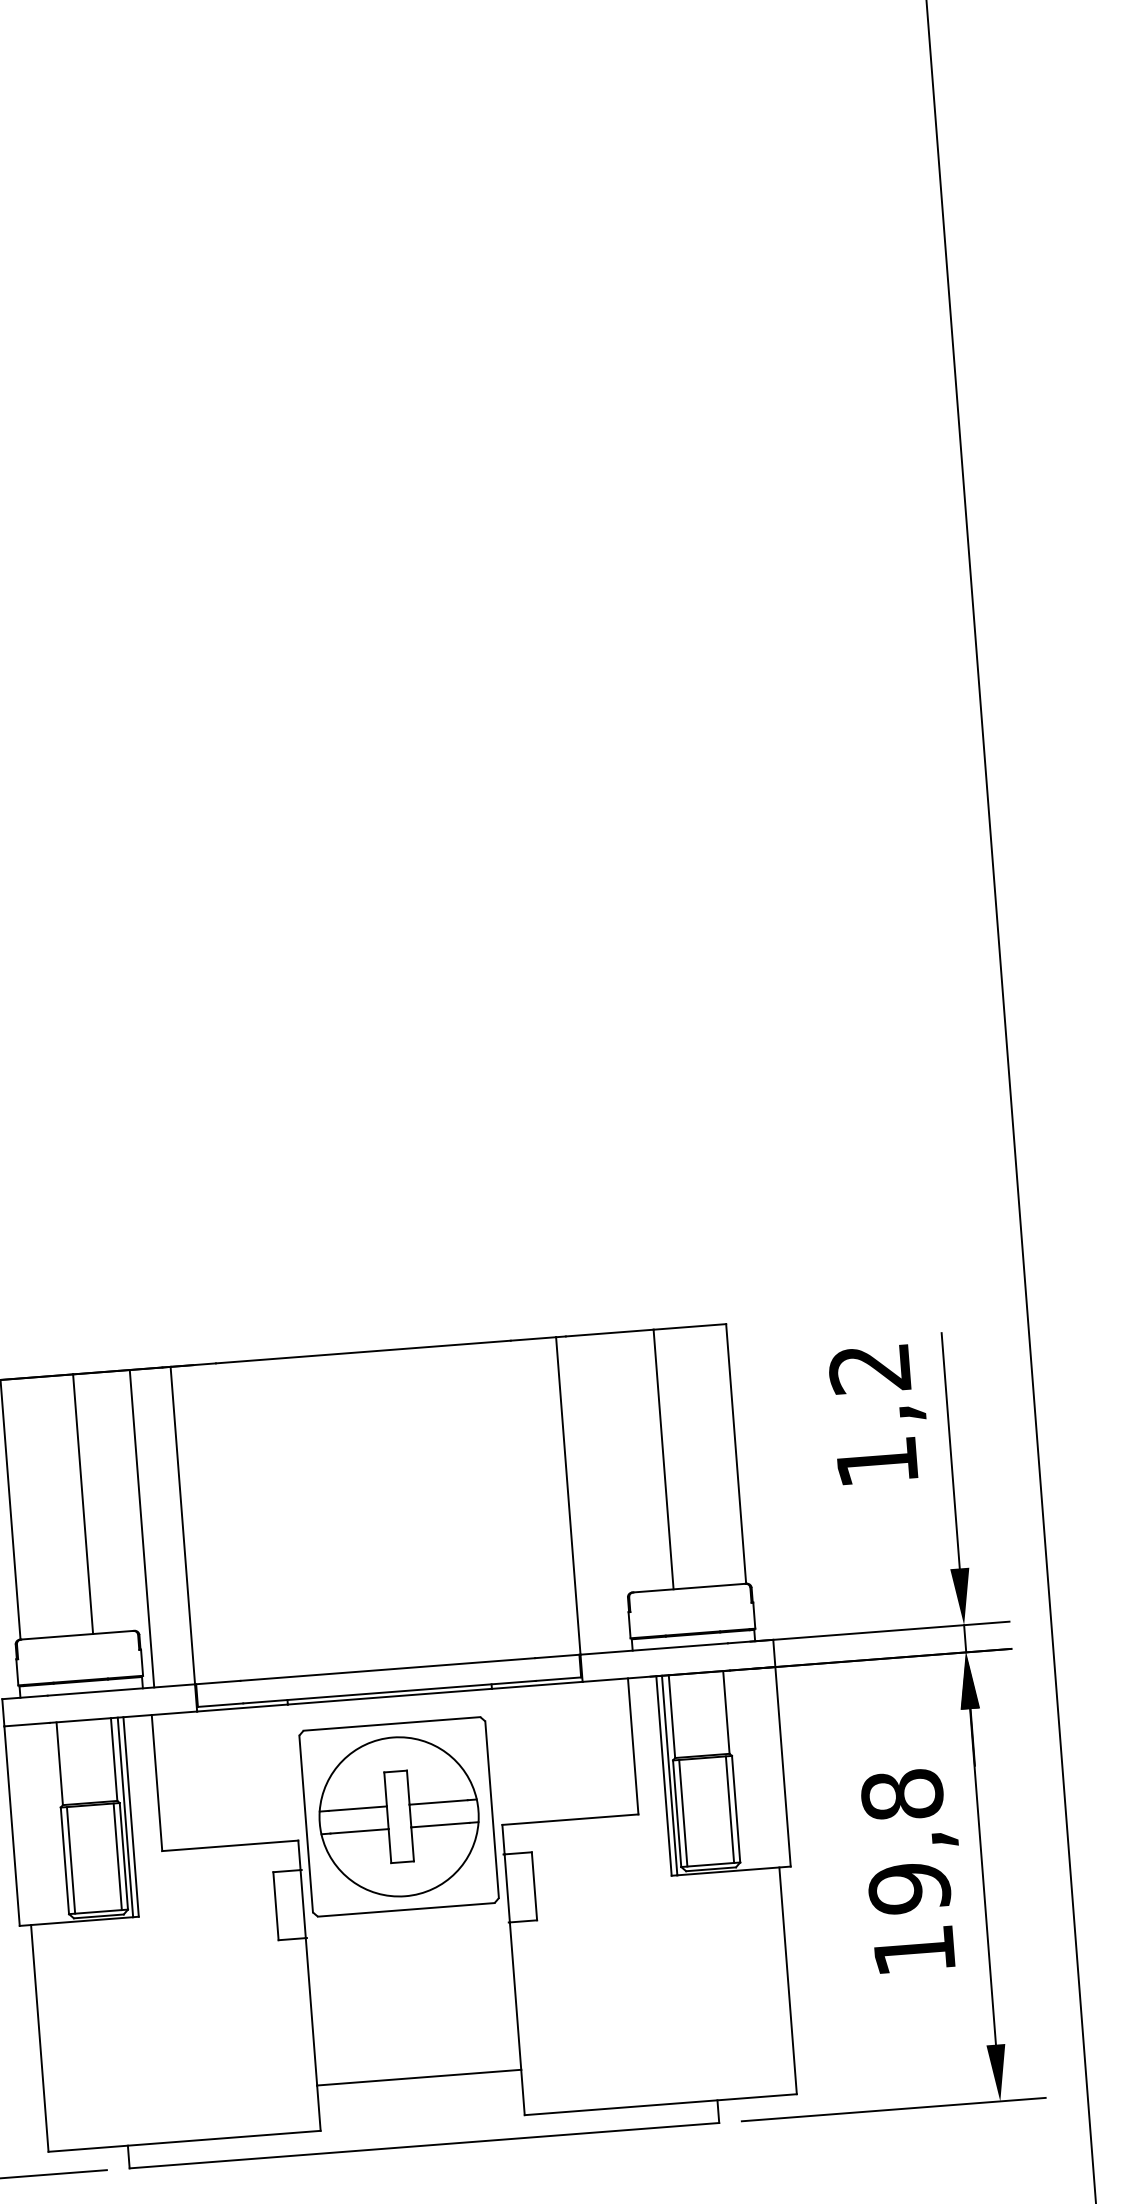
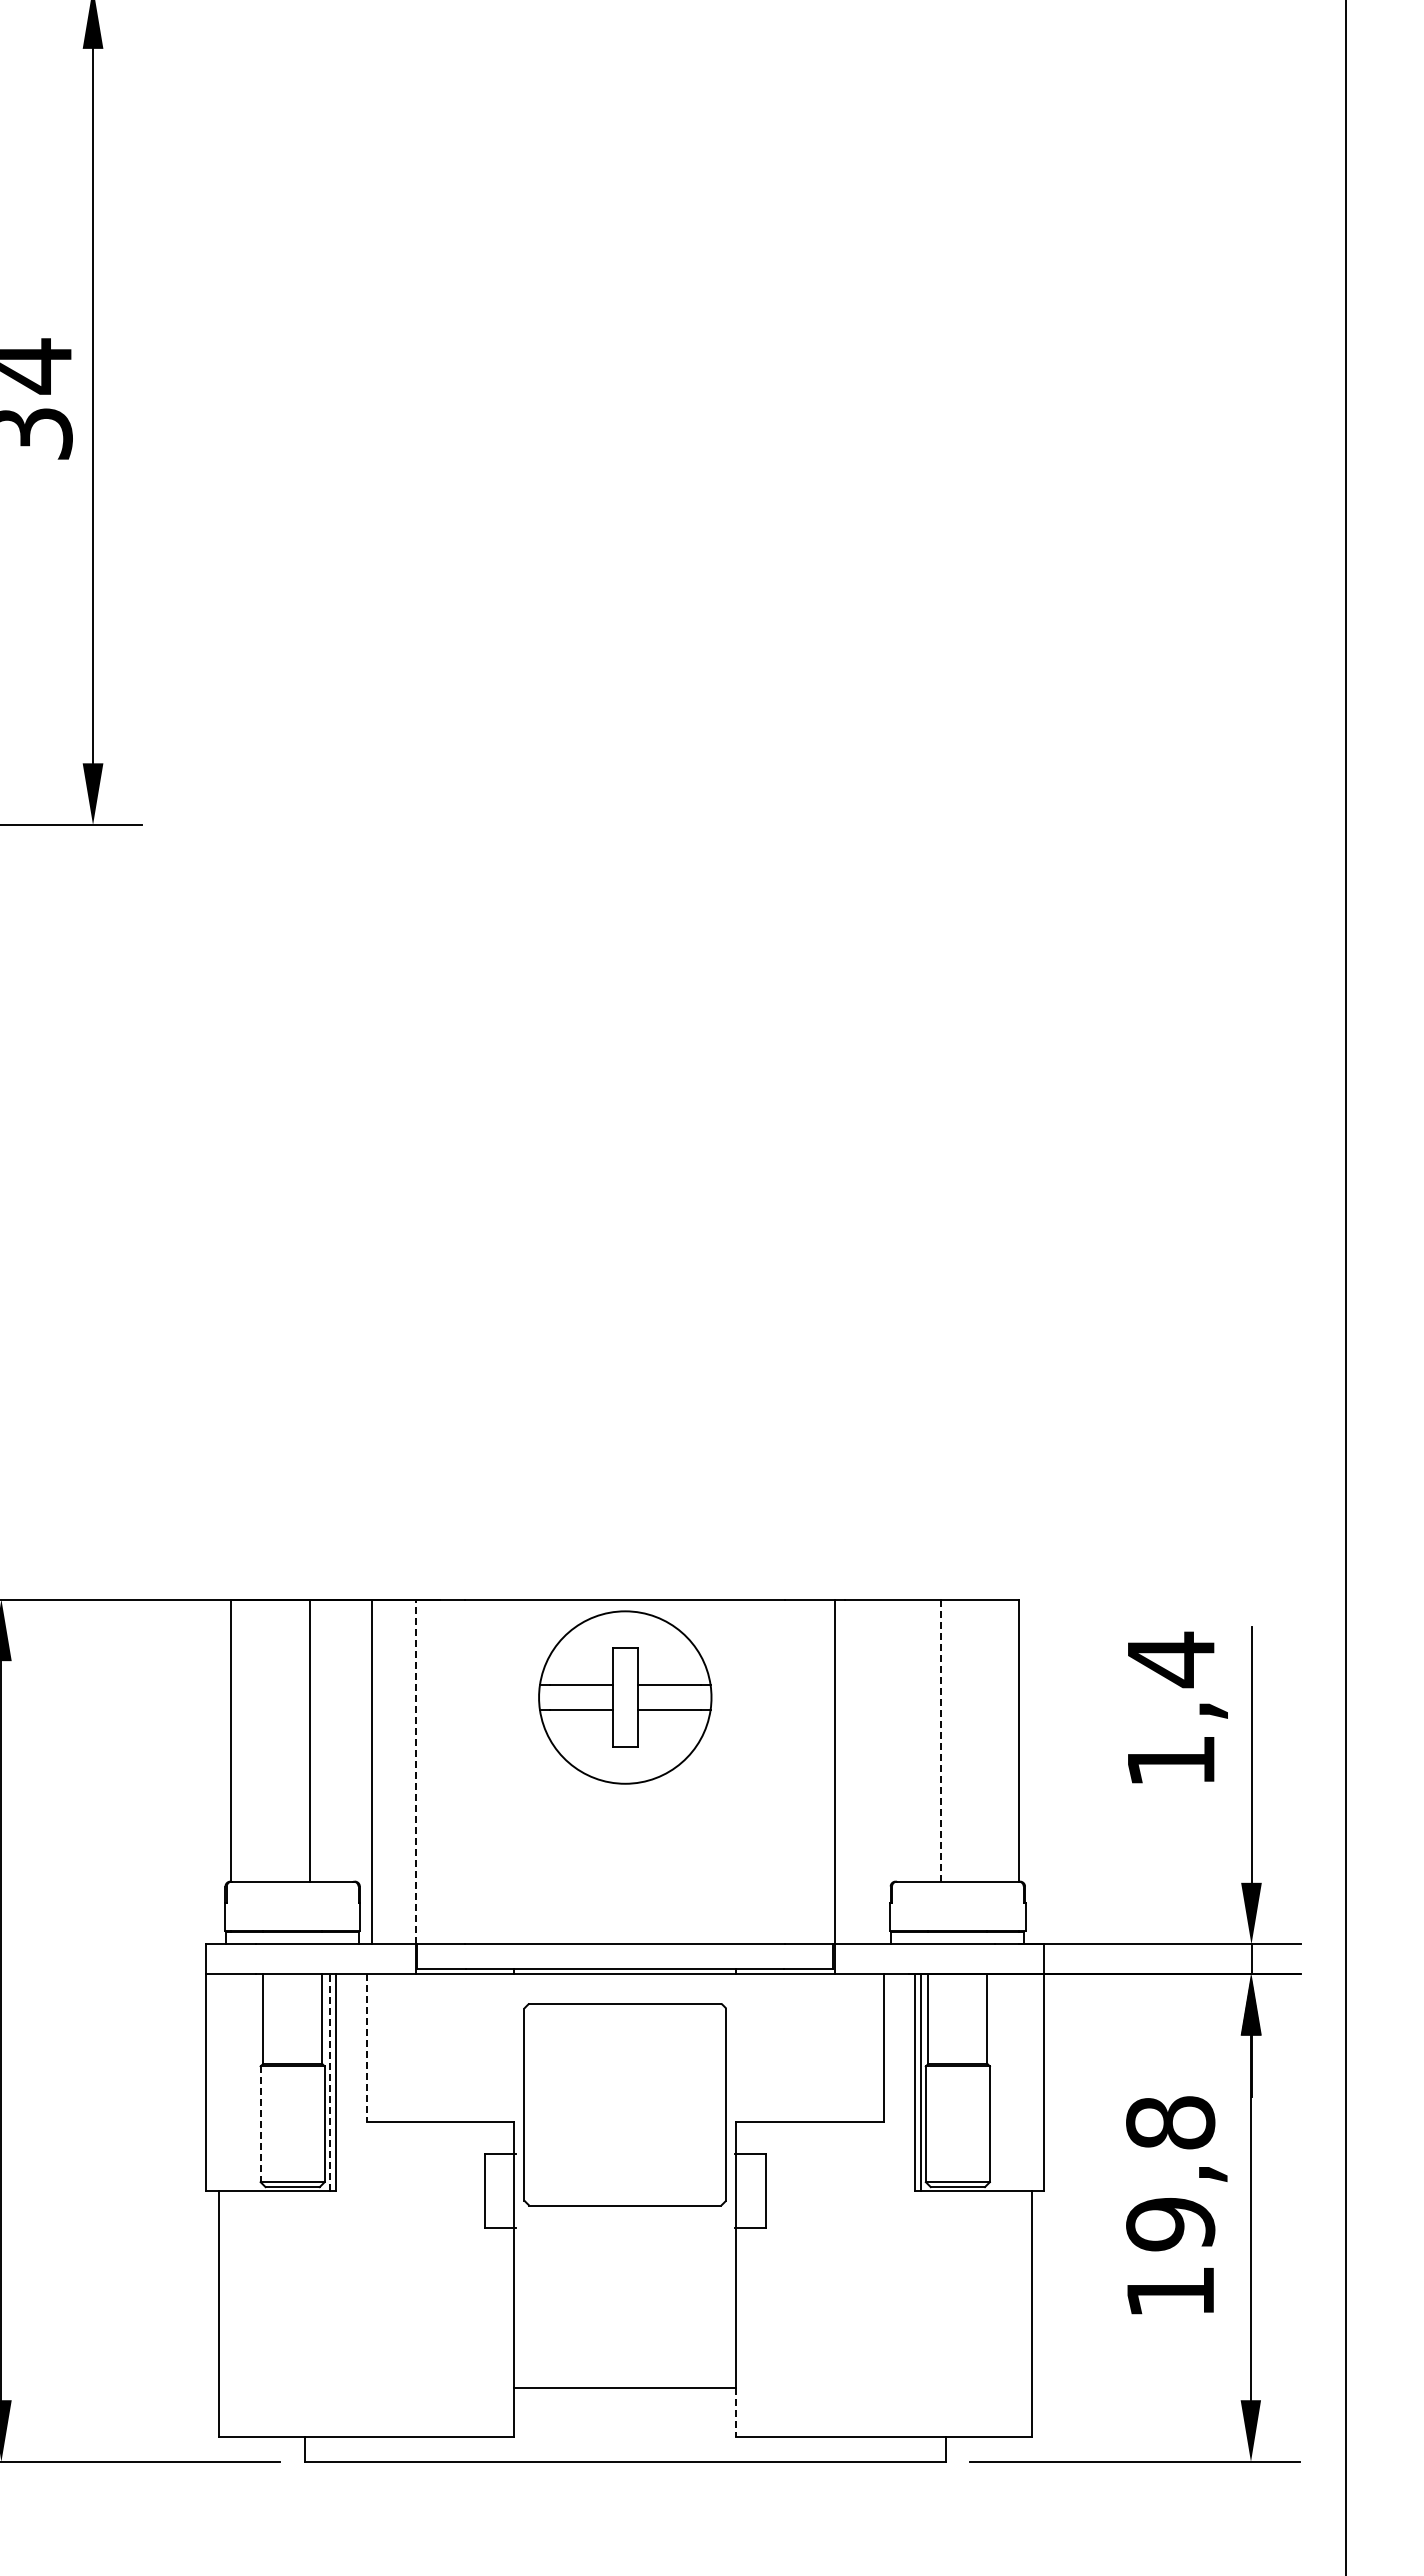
text: (869, 1368) -> (1170, 1659), 1,2 -> 1,4
line: (663, 1459) -> (940, 1740), solid -> dashed
line: (182, 1525) -> (415, 1771), solid -> dashed
line: (156, 1782) -> (366, 2047), solid -> dashed
line: (730, 1809) -> (983, 2124), removed
line: (683, 1813) -> (932, 2124), removed
line: (125, 1816) -> (329, 2081), solid -> dashed
part: (399, 1816) -> (625, 1697), moved
line: (118, 1856) -> (318, 2124), removed
line: (71, 1860) -> (267, 2124), removed
line: (64, 1861) -> (260, 2124), solid -> dashed
line: (523, 2092) -> (736, 2412), solid -> dashed

